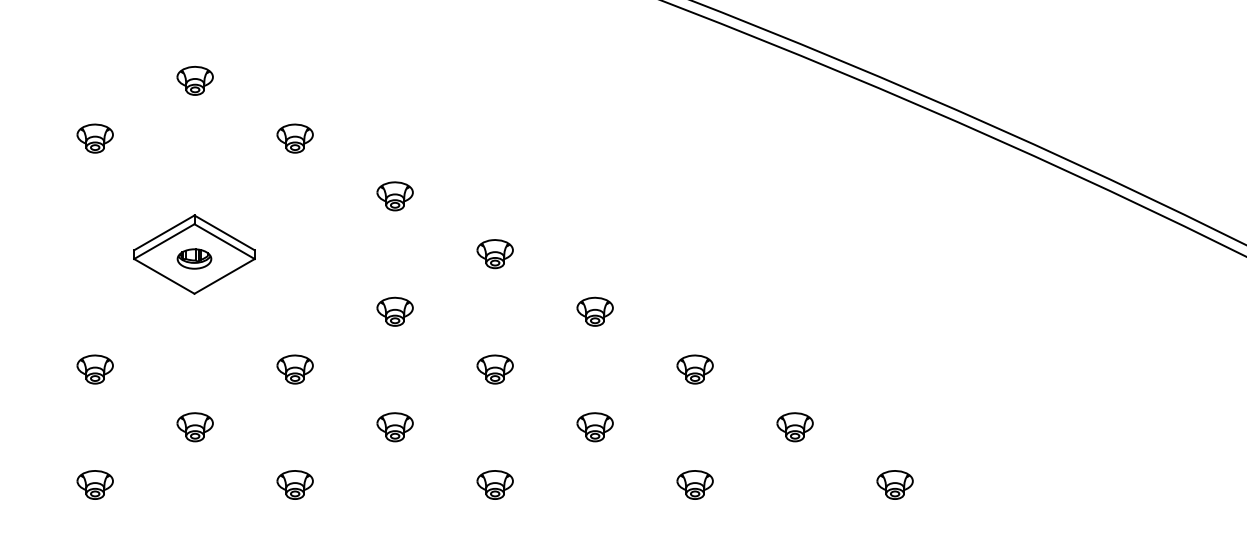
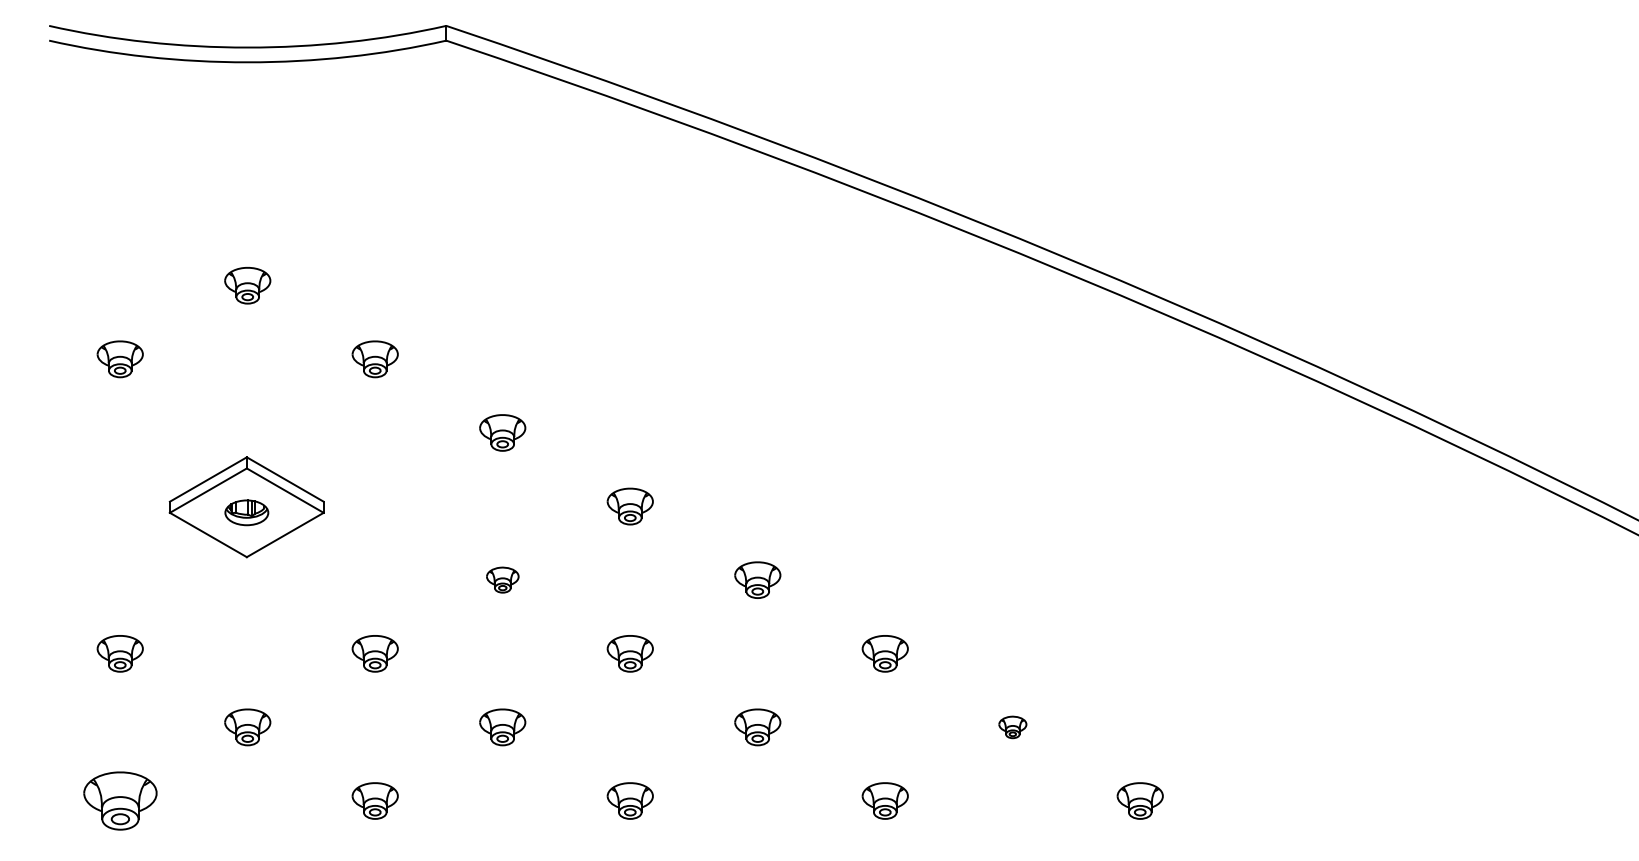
part: (394, 311) -> (502, 579), size x0.7
part: (794, 427) -> (1012, 727), size x0.6
part: (94, 484) -> (119, 800), size x1.6

